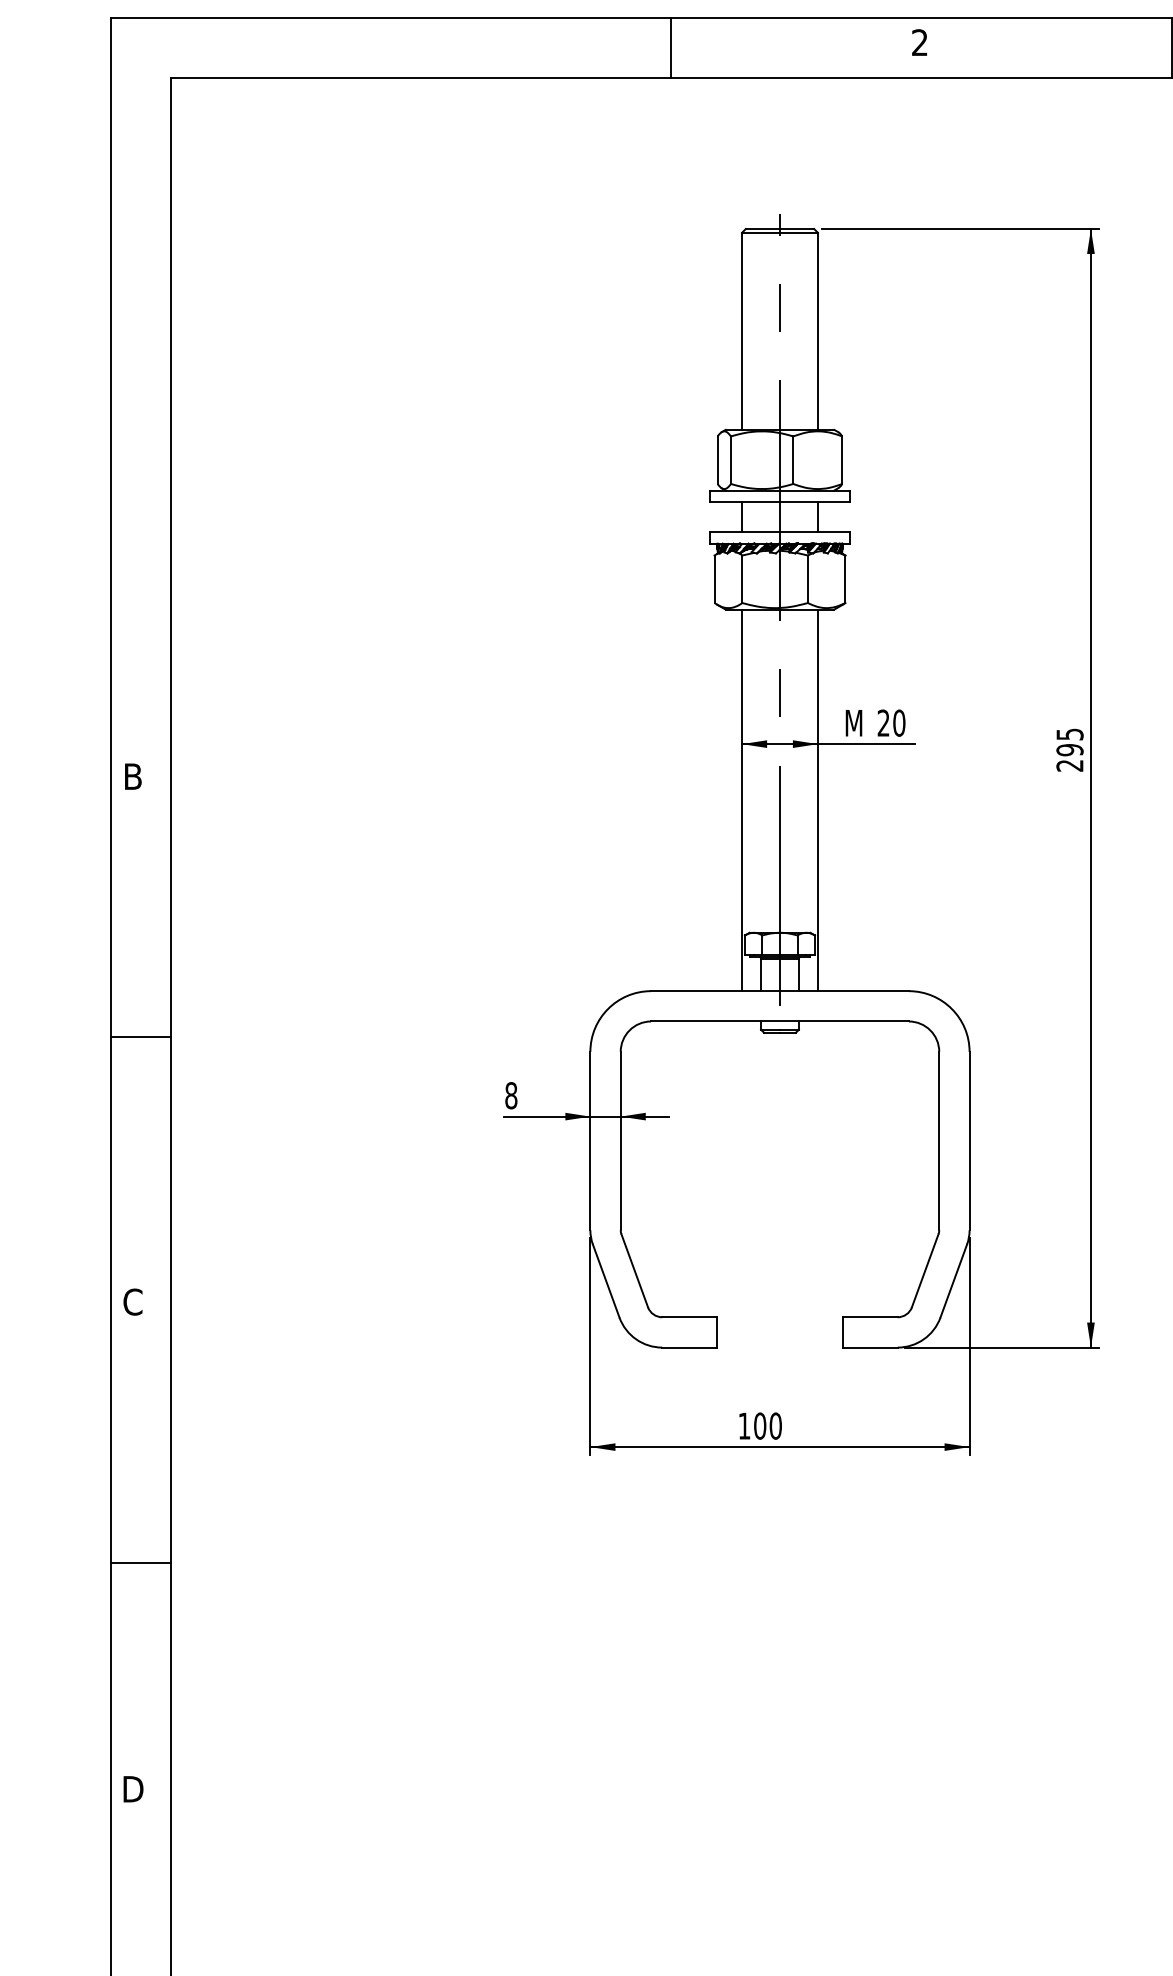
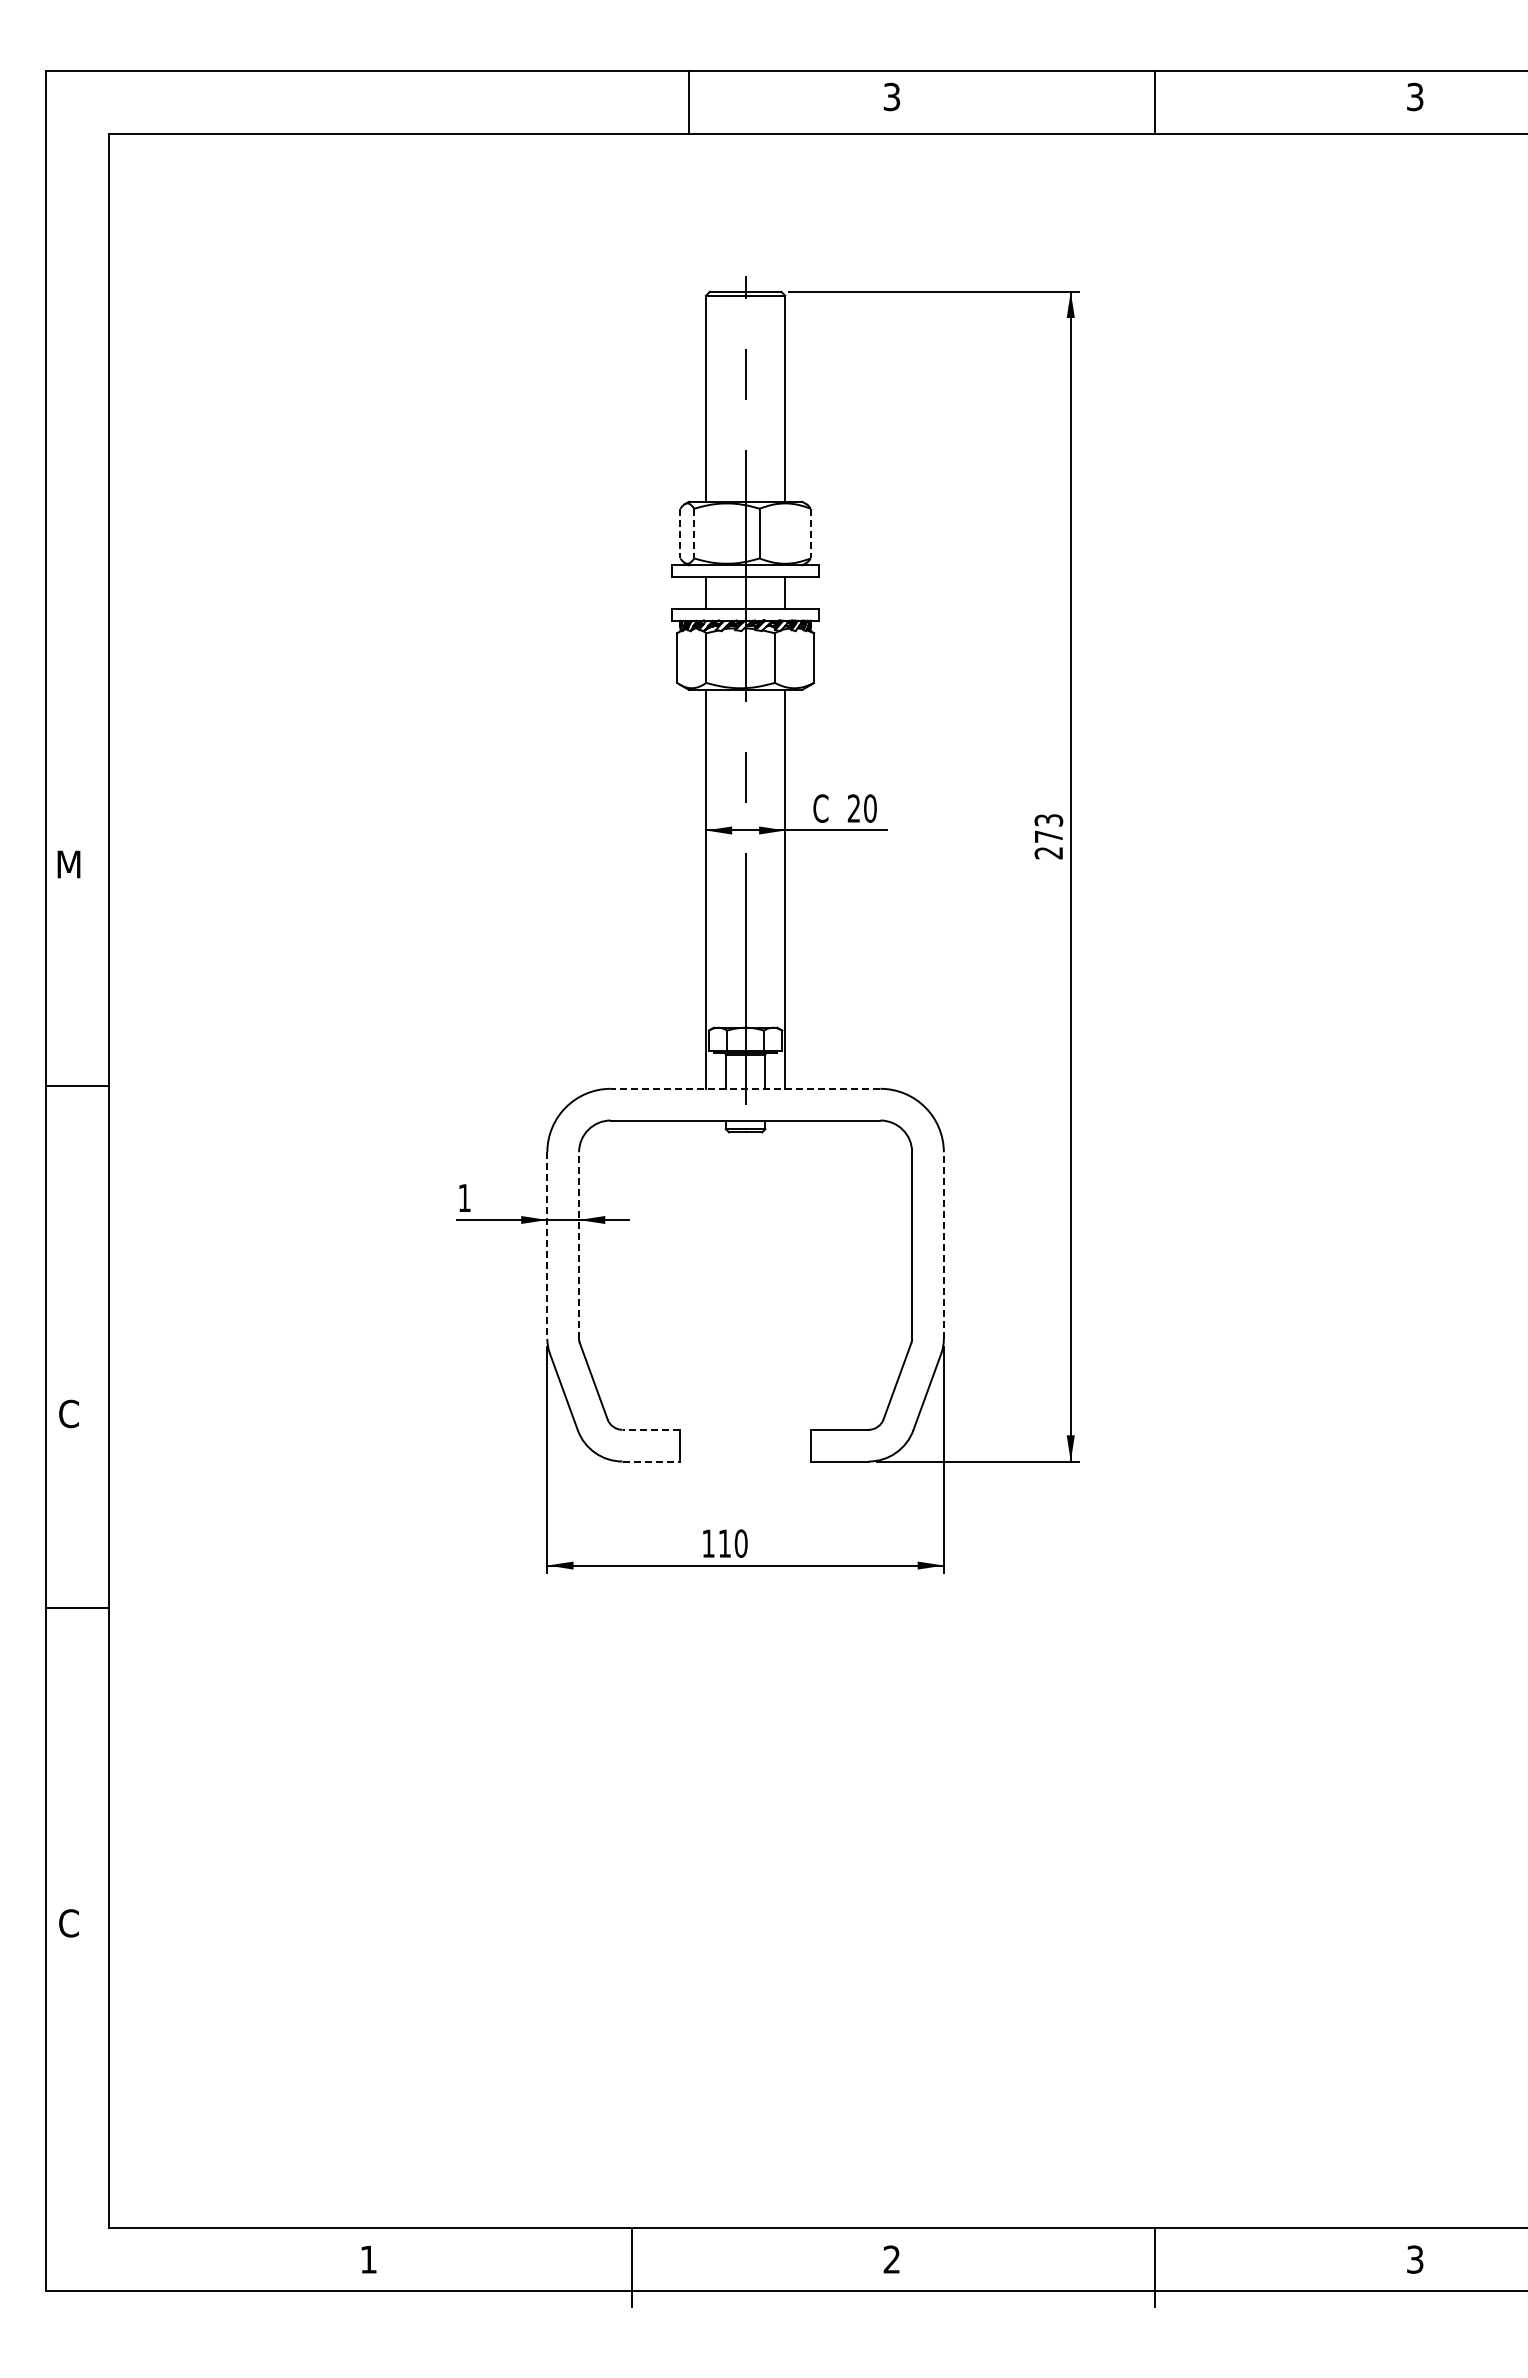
text: (919, 43) -> (891, 97), 2 -> 3
line: (670, 47) -> (688, 102), moved
line: (717, 460) -> (680, 533), solid -> dashed
line: (731, 460) -> (694, 533), solid -> dashed
line: (842, 460) -> (810, 533), solid -> dashed
text: (853, 723) -> (822, 808), M -> C
text: (1069, 742) -> (1048, 828), 295 -> 273
text: (132, 776) -> (68, 864), B -> M
line: (779, 990) -> (745, 1088), solid -> dashed
line: (140, 1037) -> (76, 1086), moved
text: (511, 1095) -> (464, 1197), 8 -> 1
line: (590, 1141) -> (547, 1246), solid -> dashed
line: (621, 1141) -> (579, 1245), solid -> dashed
line: (969, 1141) -> (943, 1245), solid -> dashed
line: (689, 1316) -> (651, 1429), solid -> dashed
line: (689, 1347) -> (651, 1461), solid -> dashed
text: (759, 1425) -> (724, 1543), 100 -> 110
line: (140, 1562) -> (76, 1607), moved
text: (133, 1789) -> (69, 1923), D -> C

